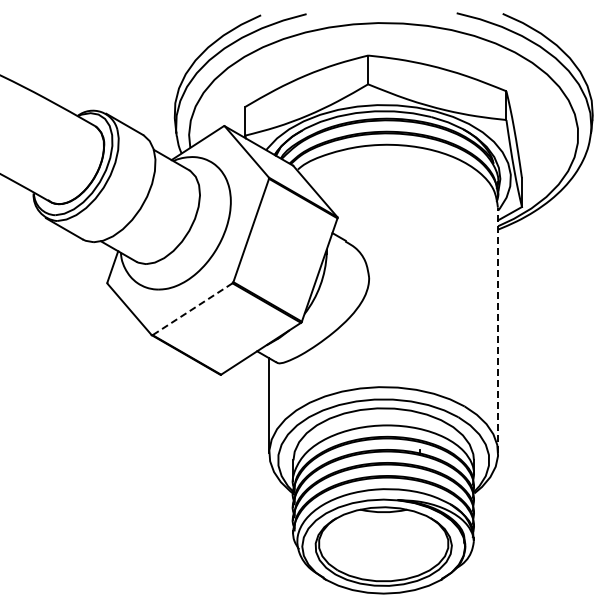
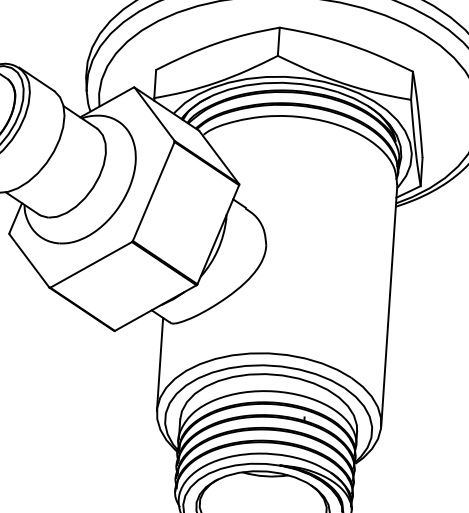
line: (192, 309) -> (91, 265), dashed -> solid
line: (498, 330) -> (389, 305), dashed -> solid

